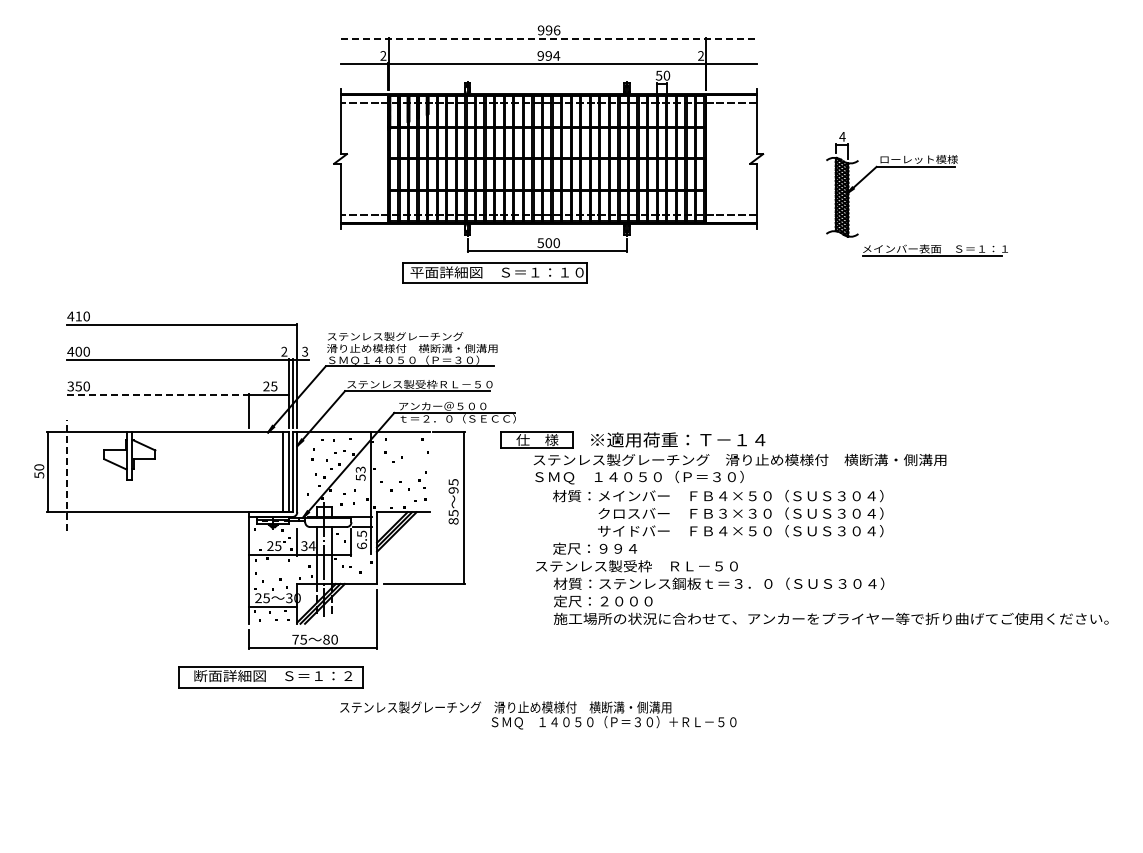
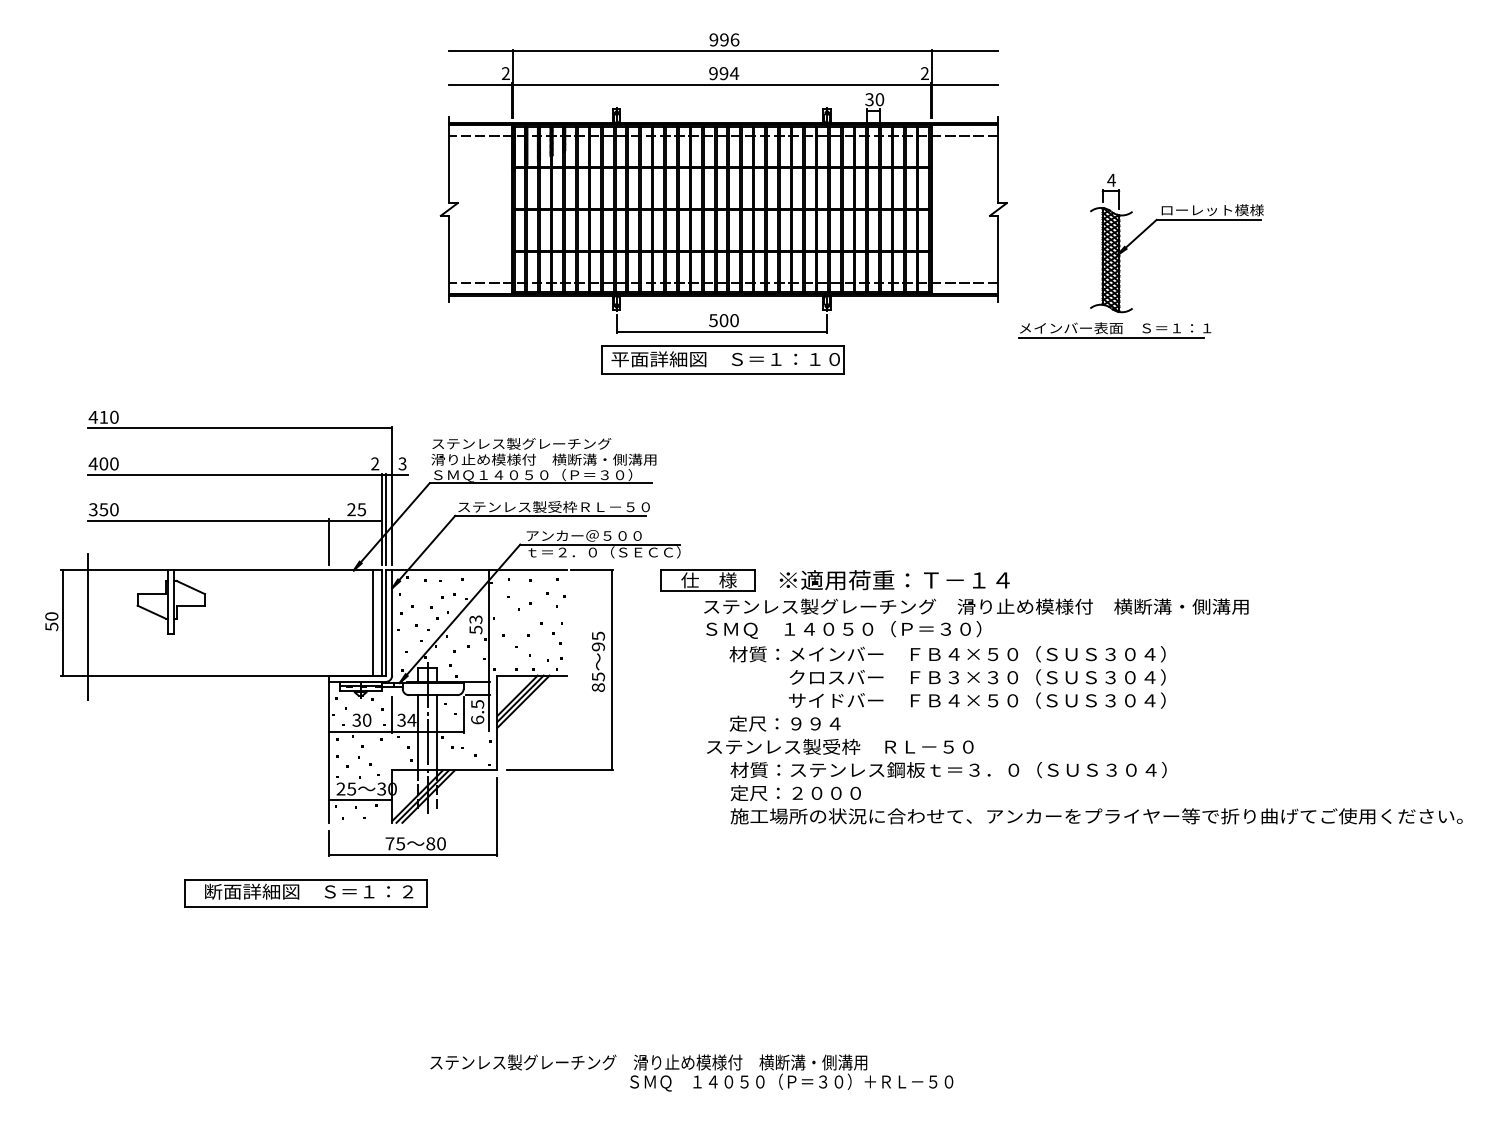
line: (549, 38) -> (724, 50), dashed -> solid
text: (659, 74) -> (870, 98), 50 -> 30
part: (934, 250) -> (1114, 330), moved
part: (494, 272) -> (722, 359), moved
line: (158, 394) -> (209, 520), dashed -> solid
line: (66, 475) -> (87, 627), dashed -> solid
text: (274, 546) -> (362, 720), 25 -> 30
part: (270, 677) -> (305, 893), moved
text: (538, 715) -> (691, 1073), moved

